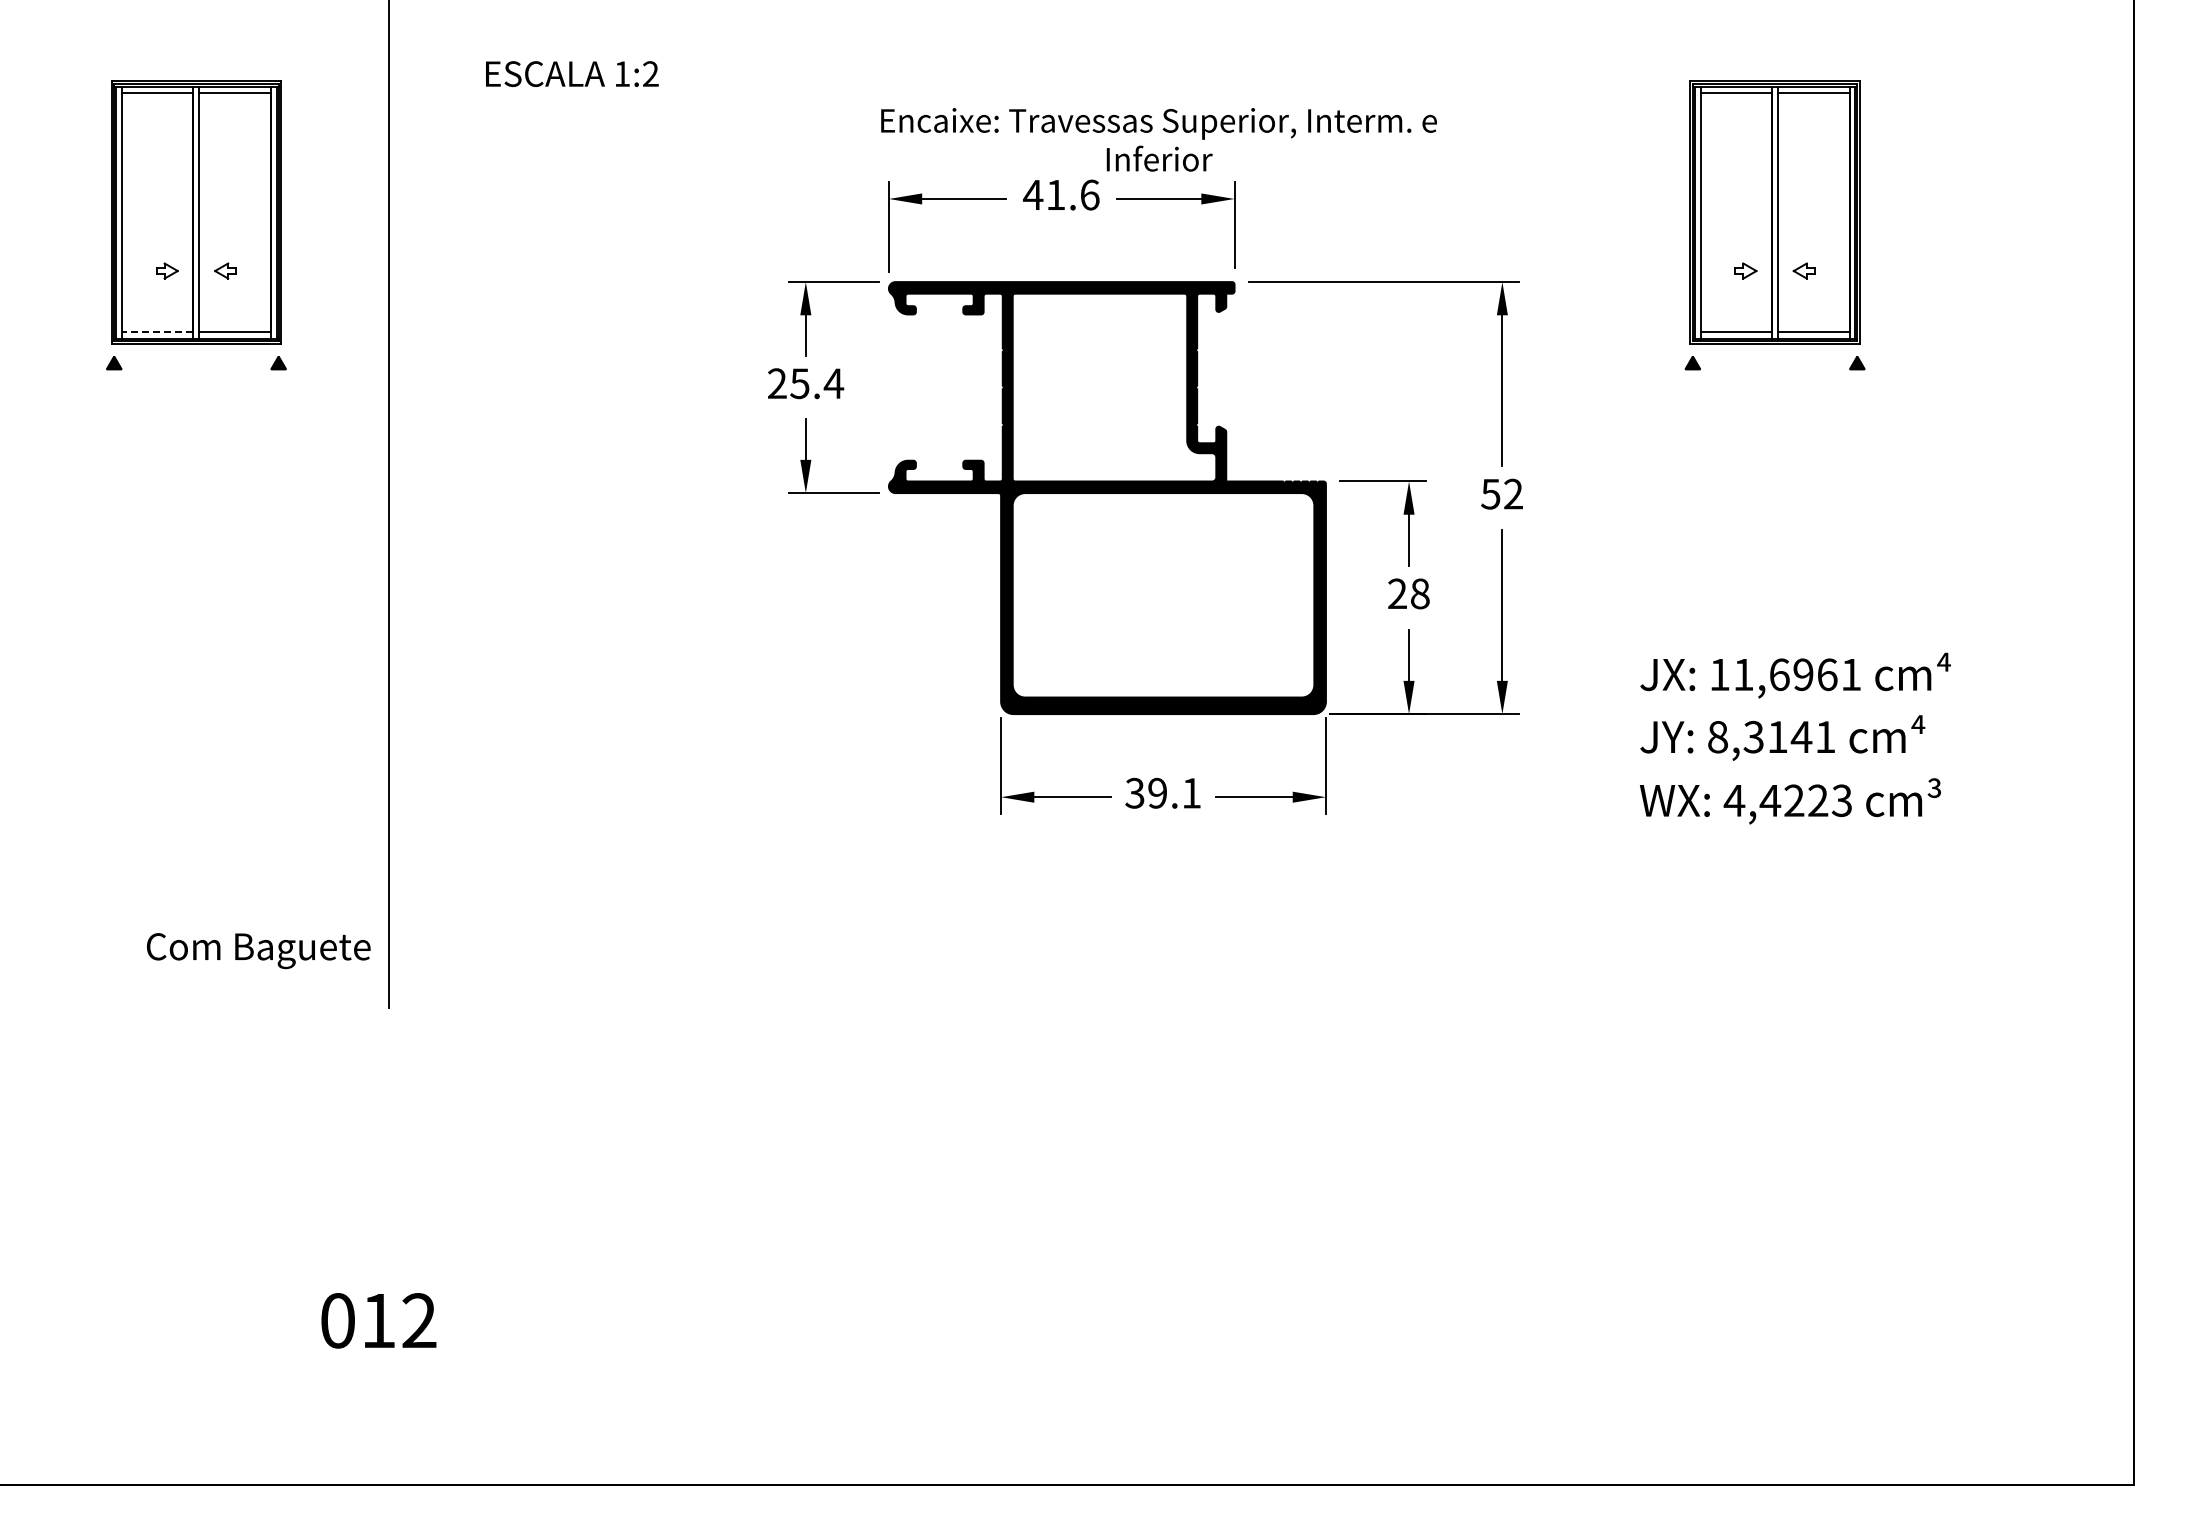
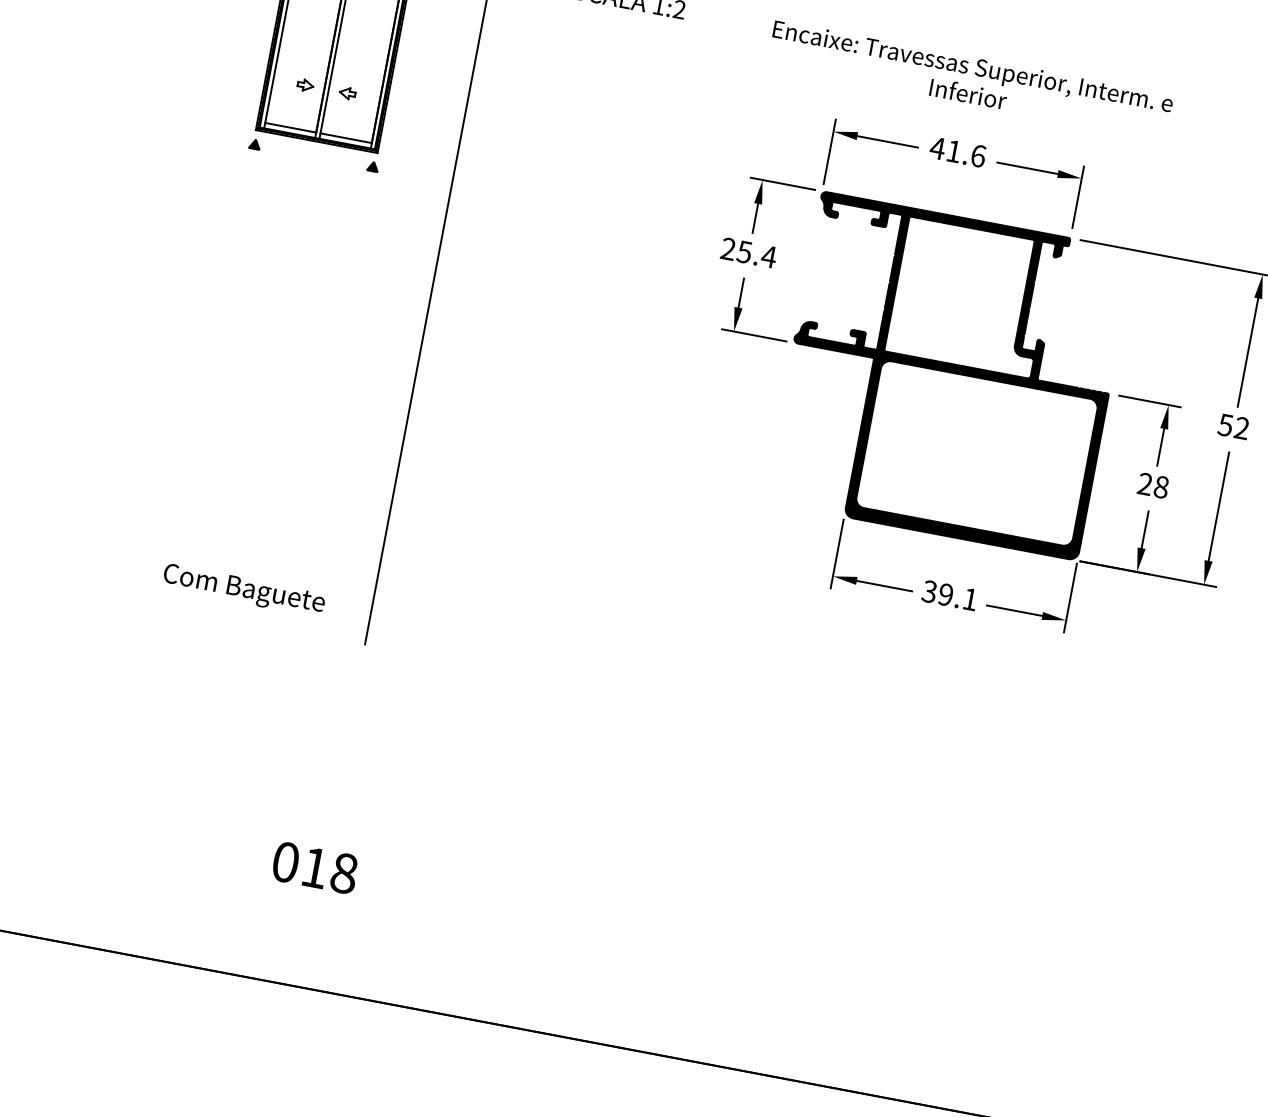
text: (1158, 139) -> (970, 79), moved
line: (157, 331) -> (290, 127), dashed -> solid
text: (258, 951) -> (243, 590), moved
text: (419, 1320) -> (344, 873), 012 -> 018

